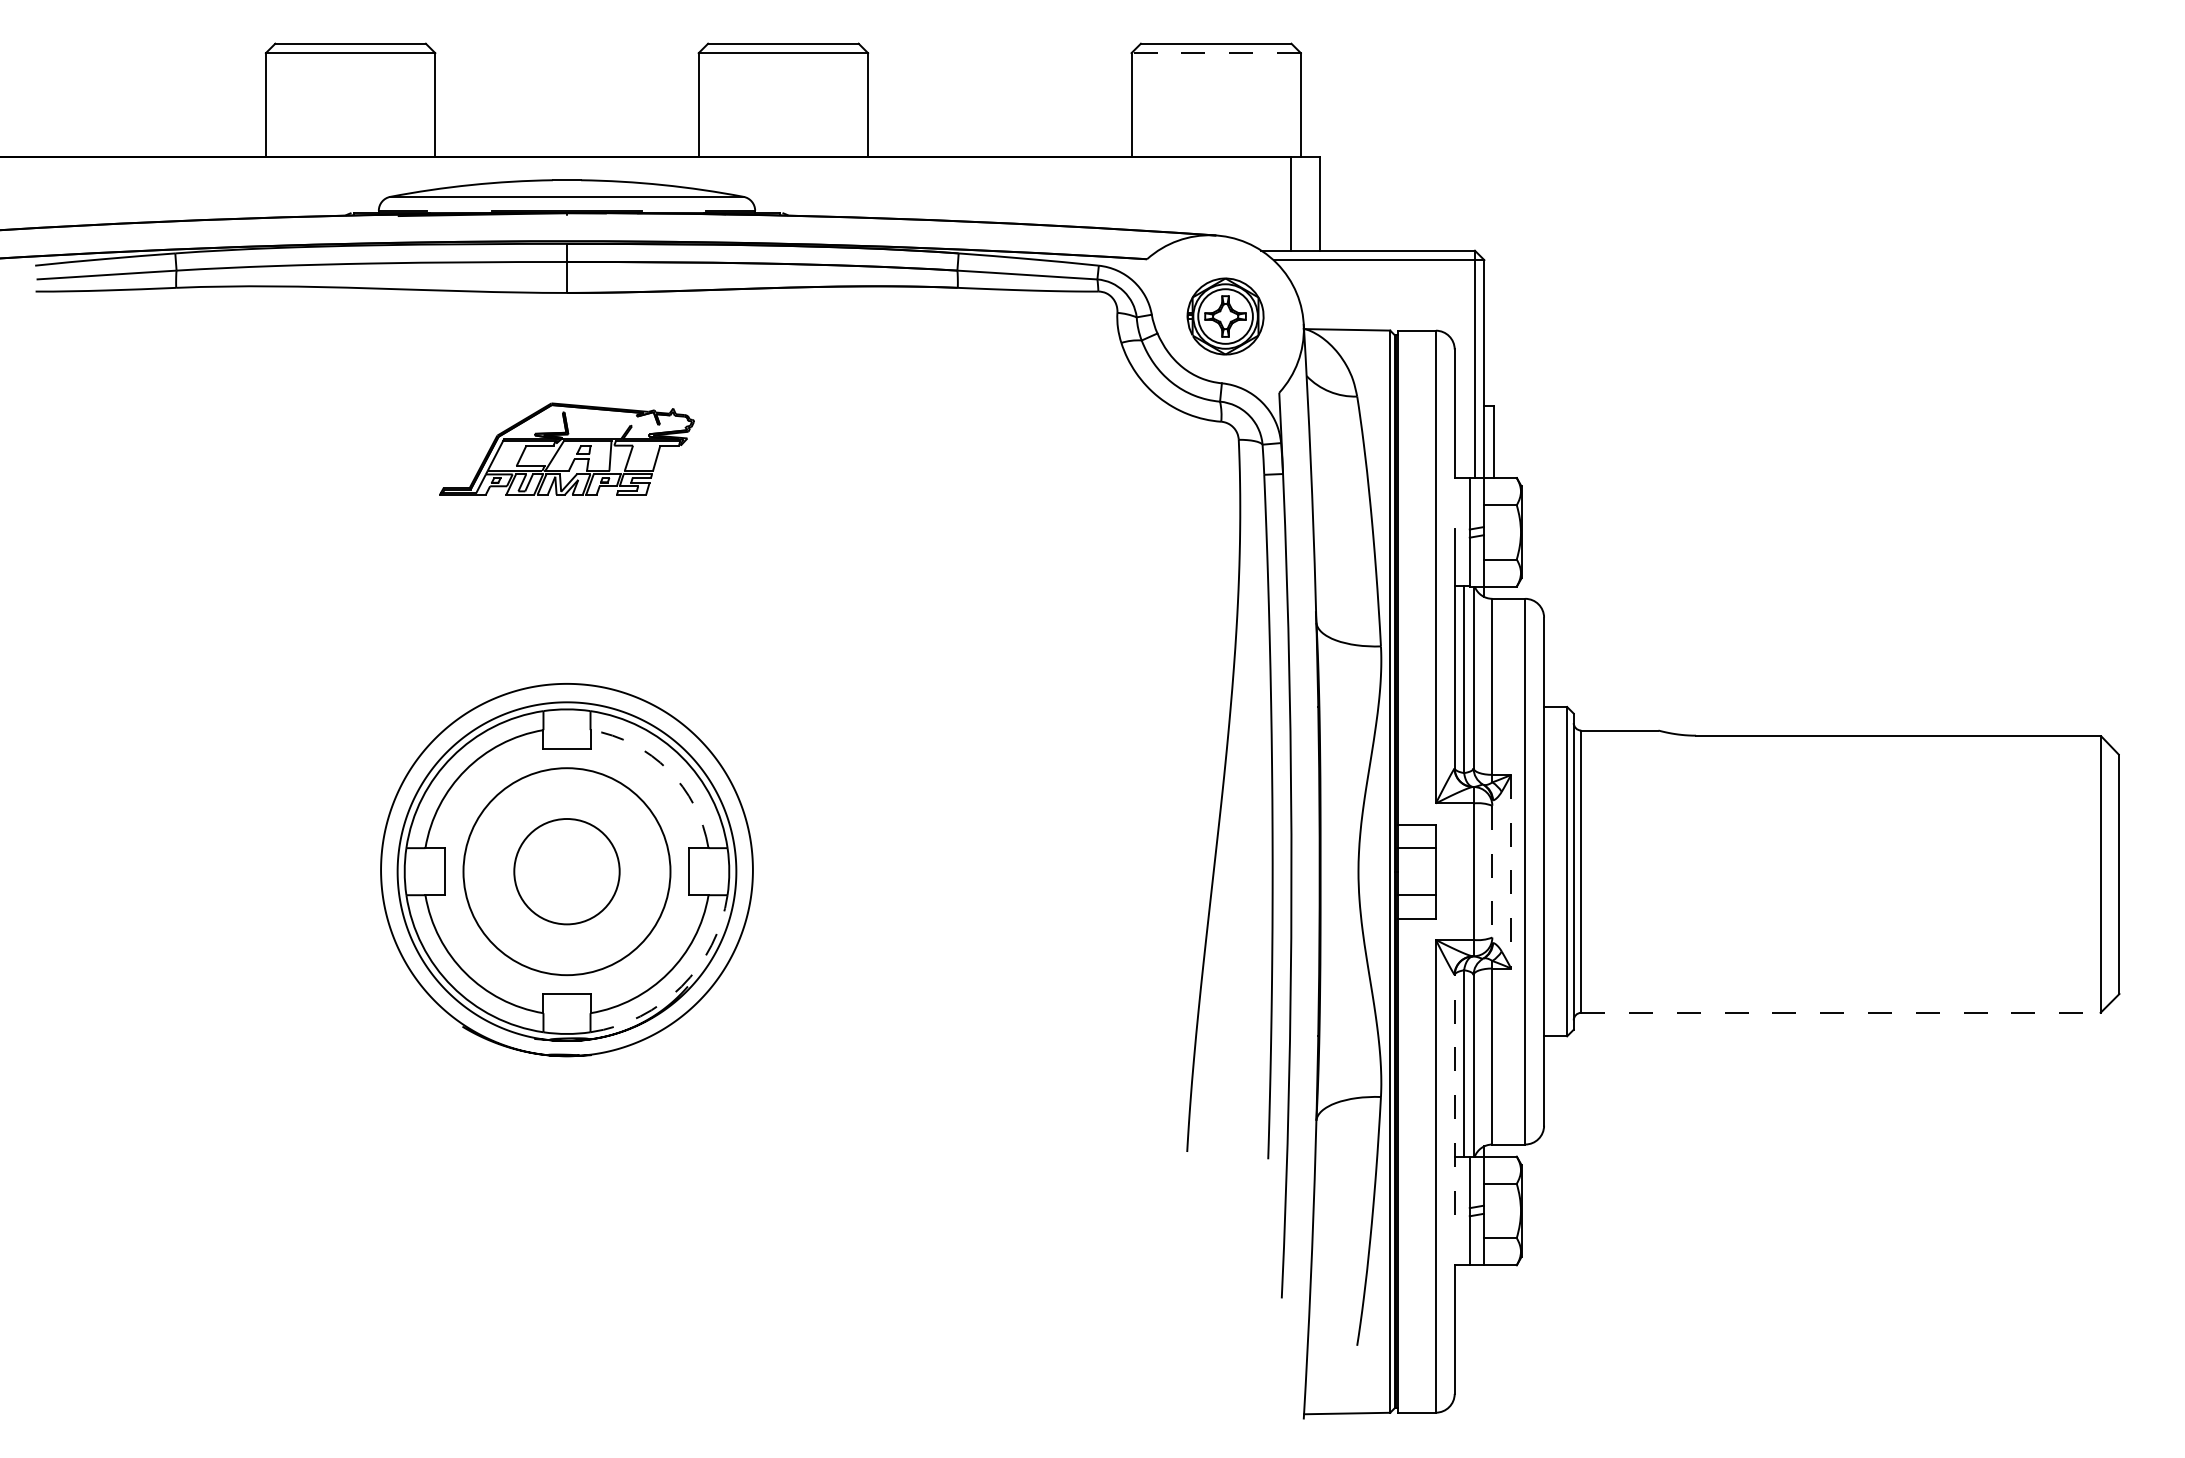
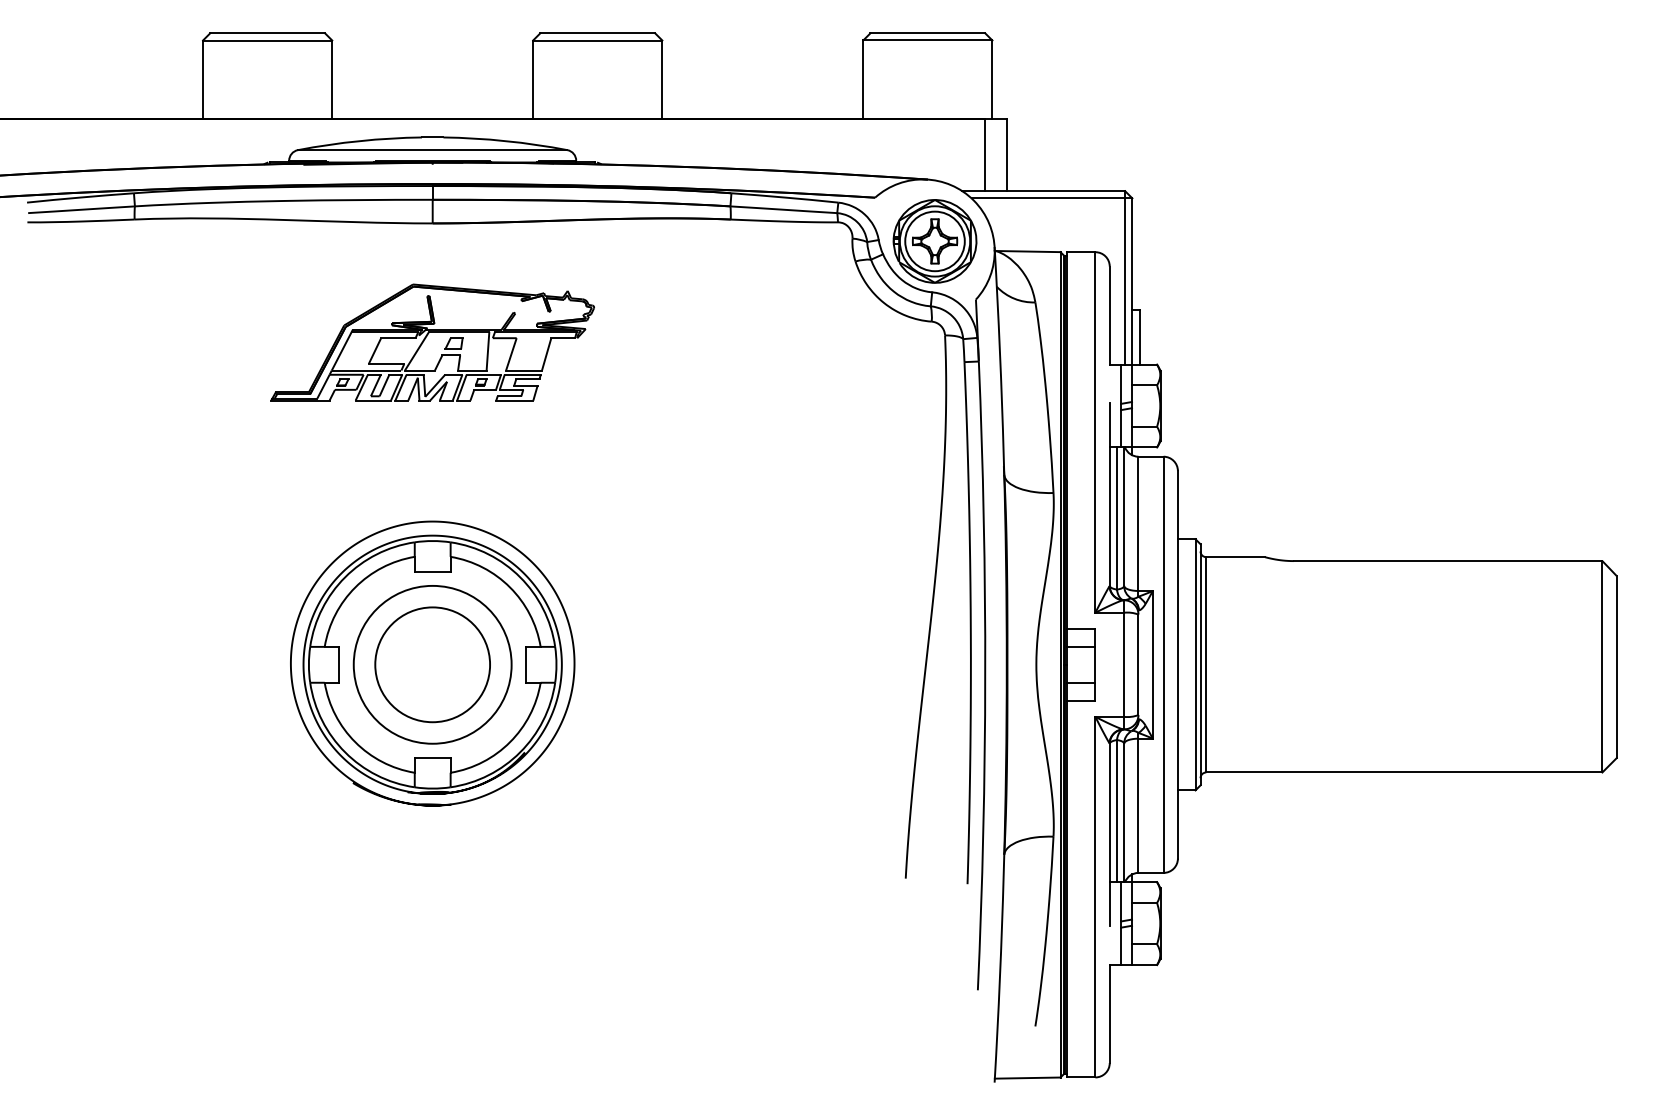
line: (1216, 53) -> (928, 40), dashed -> solid
part: (1225, 316) -> (934, 241), size x1.43
part: (566, 448) -> (432, 342), size x1.67
arc: (668, 770) -> (510, 587), dashed -> solid
circle: (566, 871) -> (432, 664), size x1.43
line: (1492, 871) -> (1138, 664), dashed -> solid
line: (1511, 871) -> (1153, 664), dashed -> solid
arc: (681, 986) -> (520, 752), dashed -> solid
line: (1840, 1012) -> (1403, 772), dashed -> solid
line: (1454, 1094) -> (1109, 834), dashed -> solid

